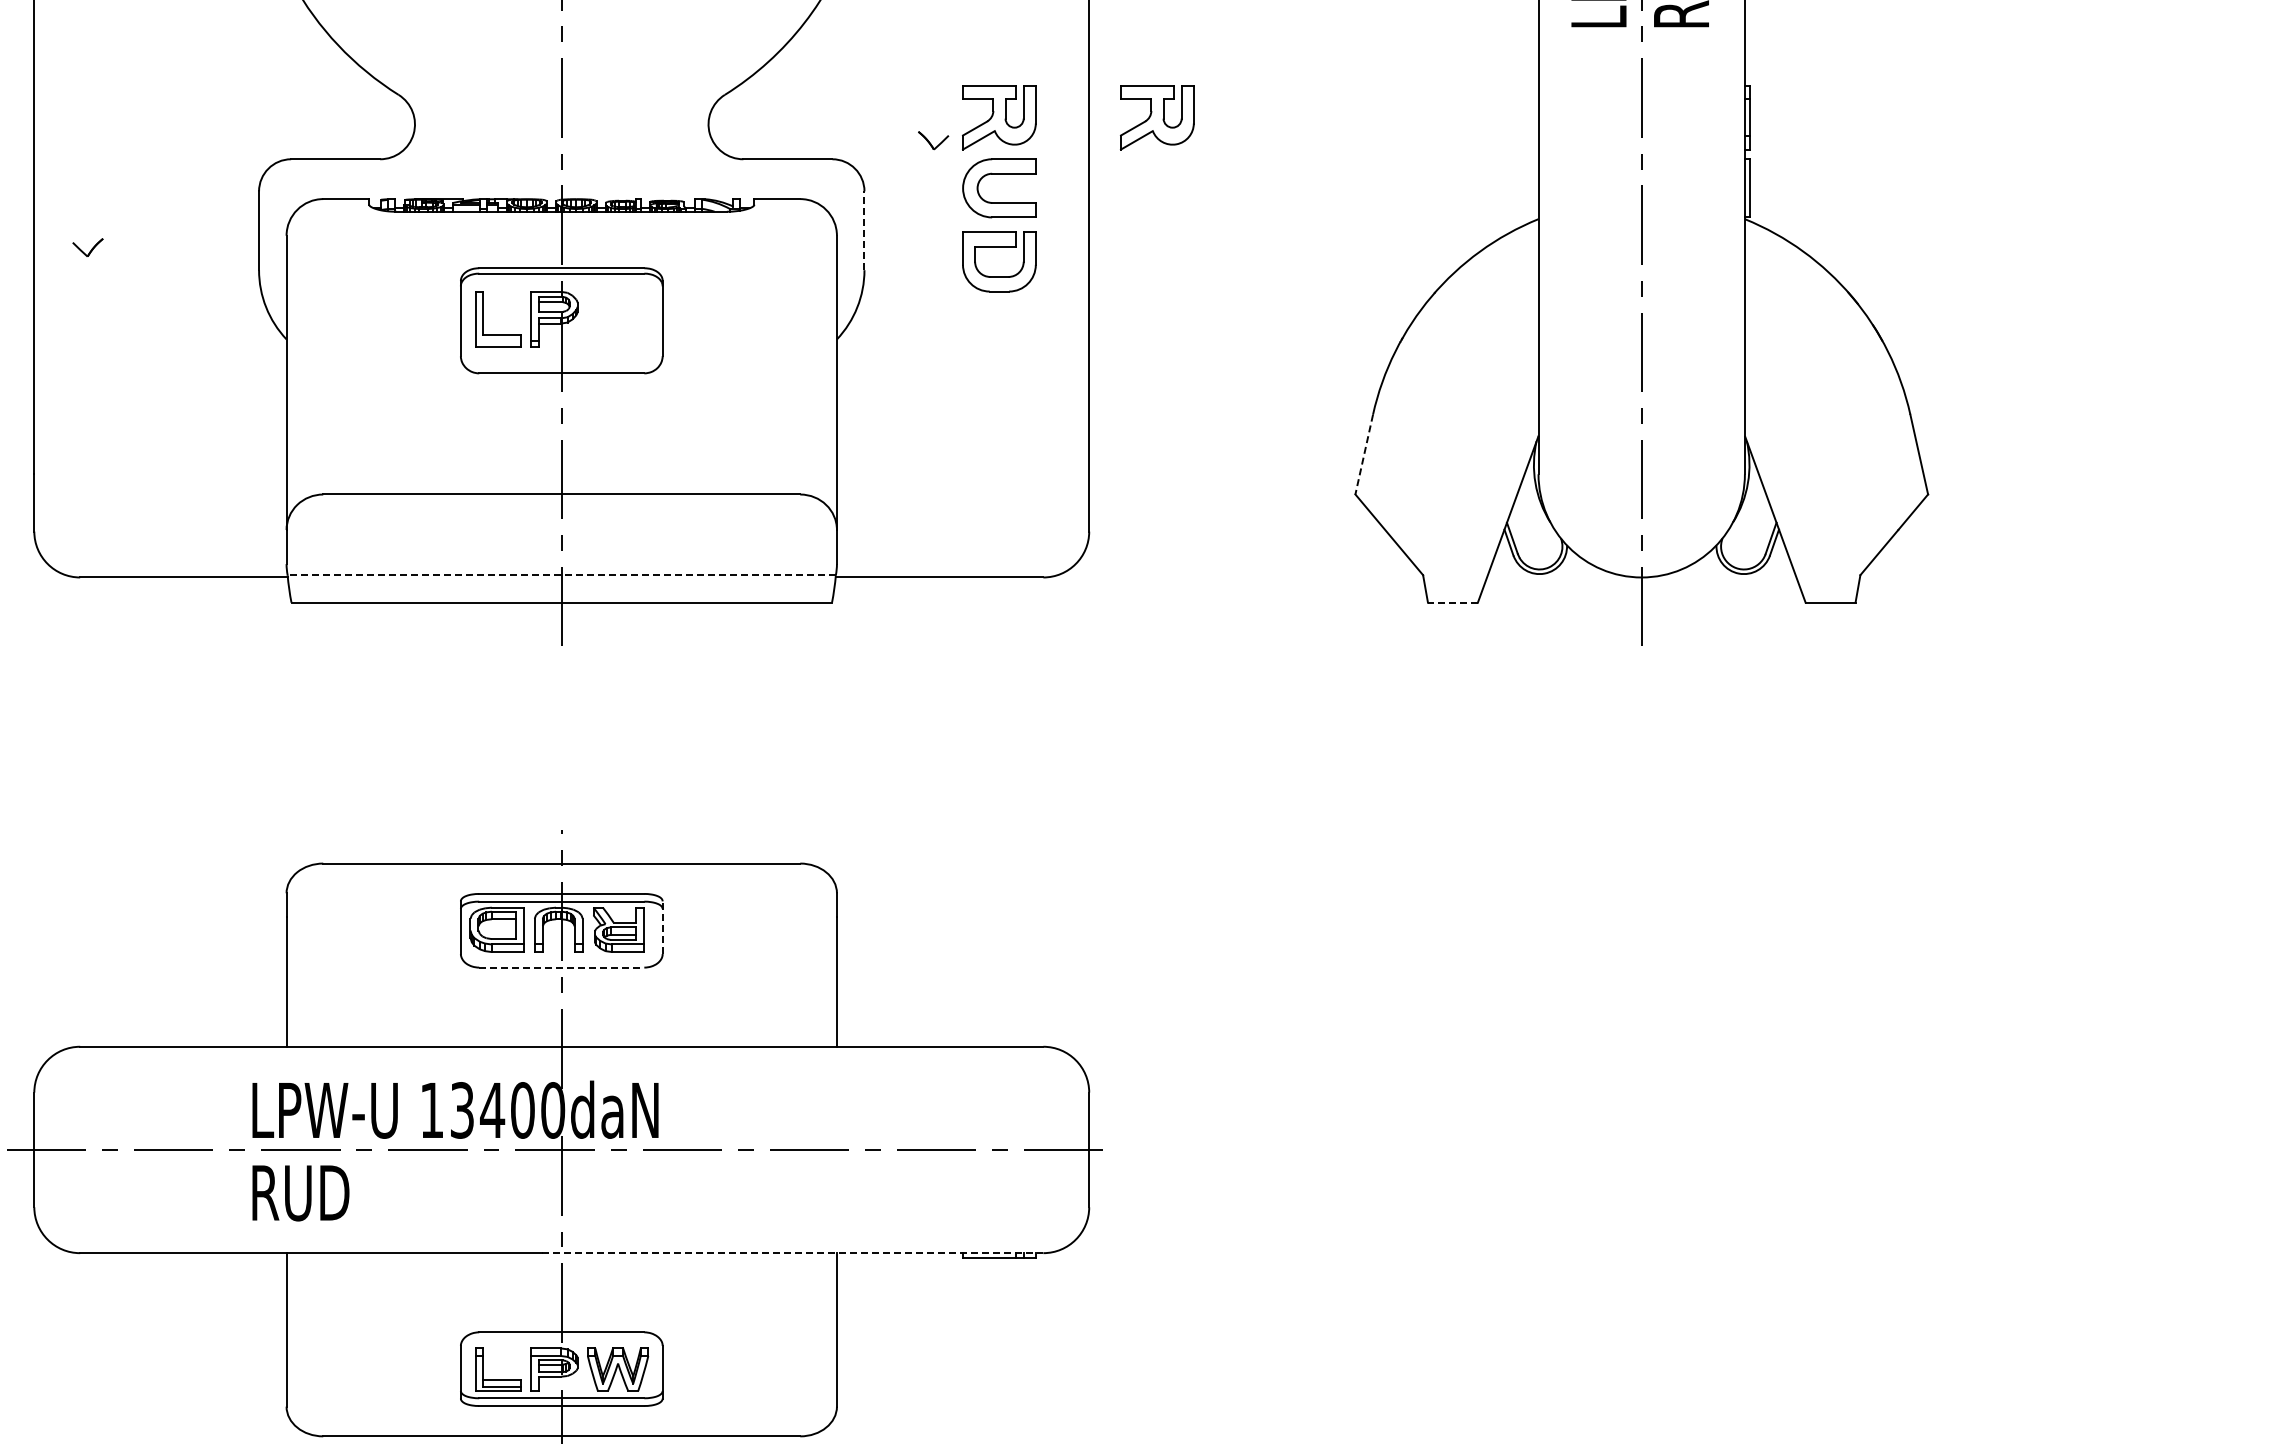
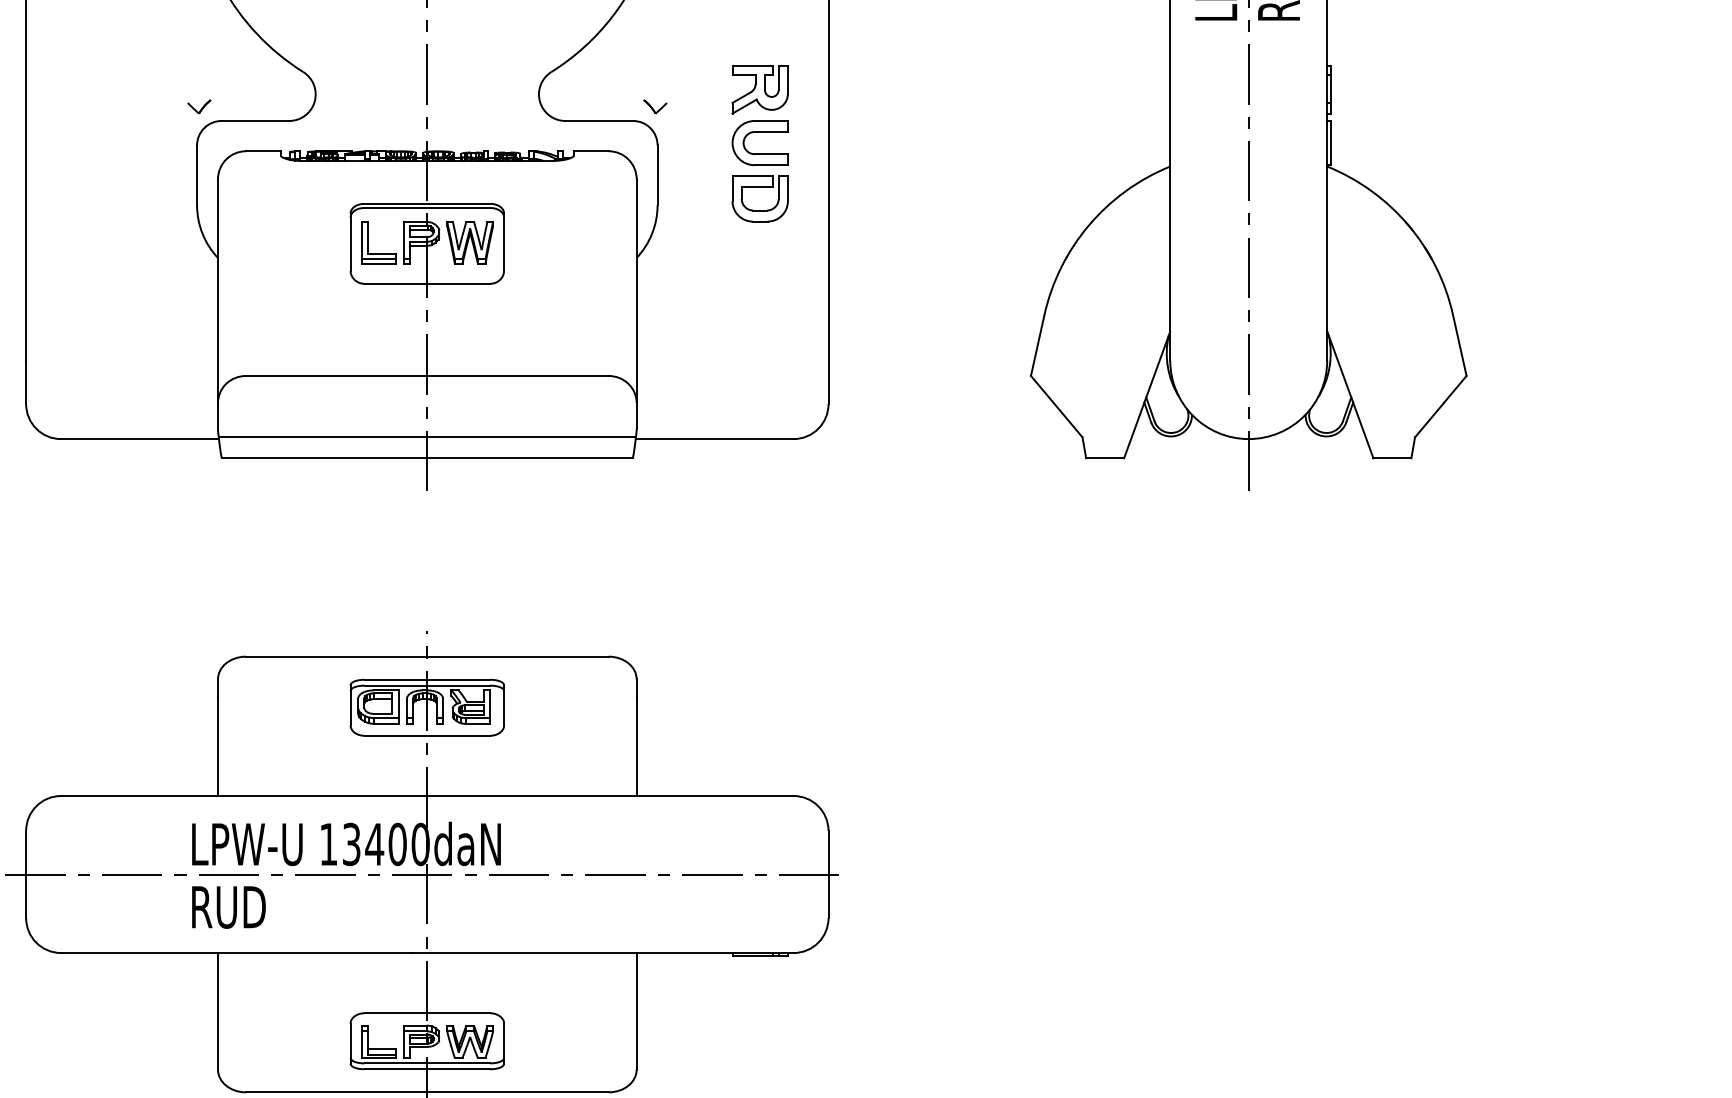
part: (1157, 117) -> (880, 89), removed
part: (933, 140) -> (655, 106), moved
line: (864, 230) -> (657, 175), dashed -> solid
part: (87, 247) -> (198, 106), moved
part: (618, 319) -> (470, 242), added
line: (497, 341) -> (378, 259), added
line: (1364, 454) -> (1037, 345), dashed -> solid
line: (561, 575) -> (427, 437), dashed -> solid
line: (1452, 602) -> (1104, 458), dashed -> solid
line: (662, 927) -> (503, 705), dashed -> solid
line: (561, 967) -> (427, 735), dashed -> solid
line: (792, 1253) -> (602, 953), dashed -> solid

